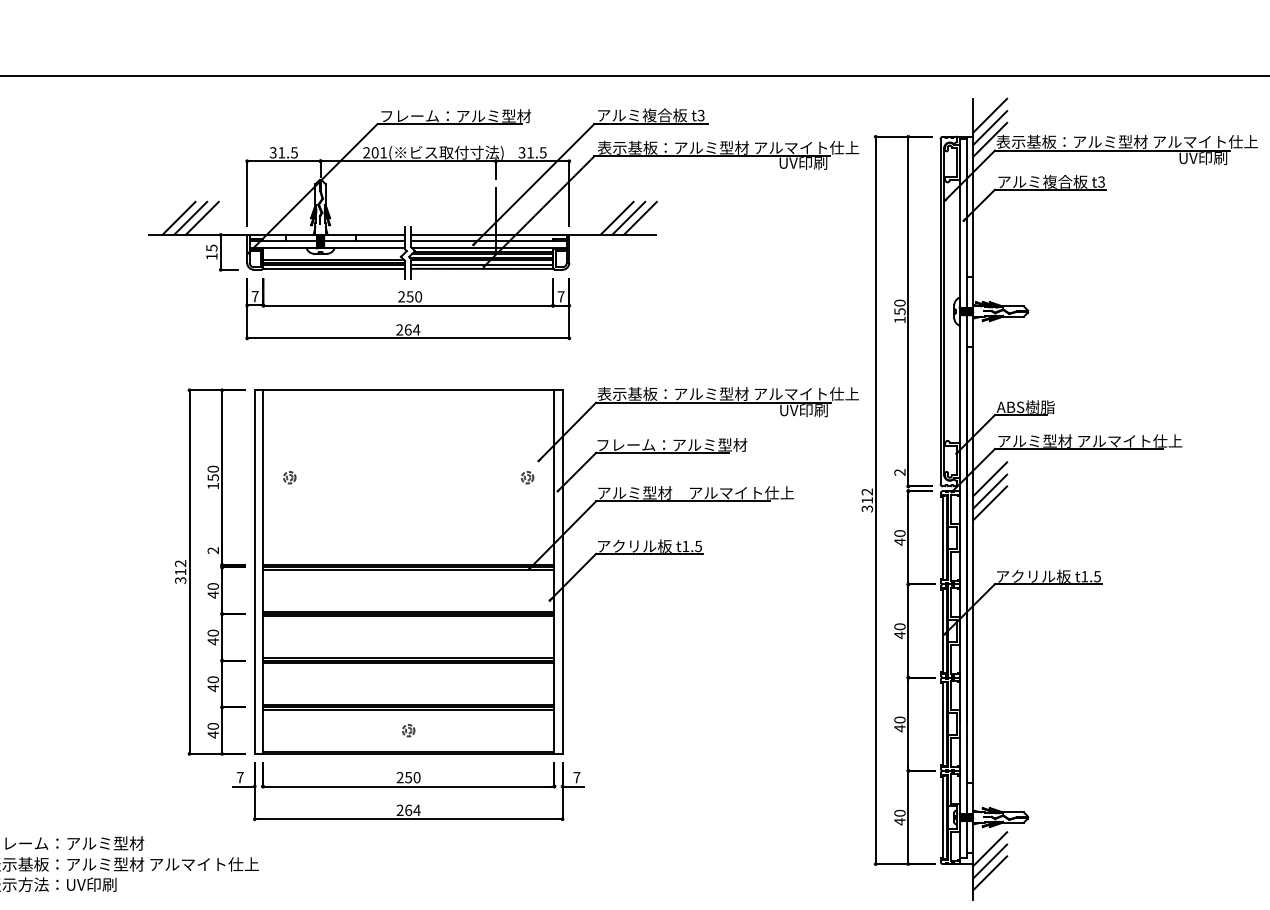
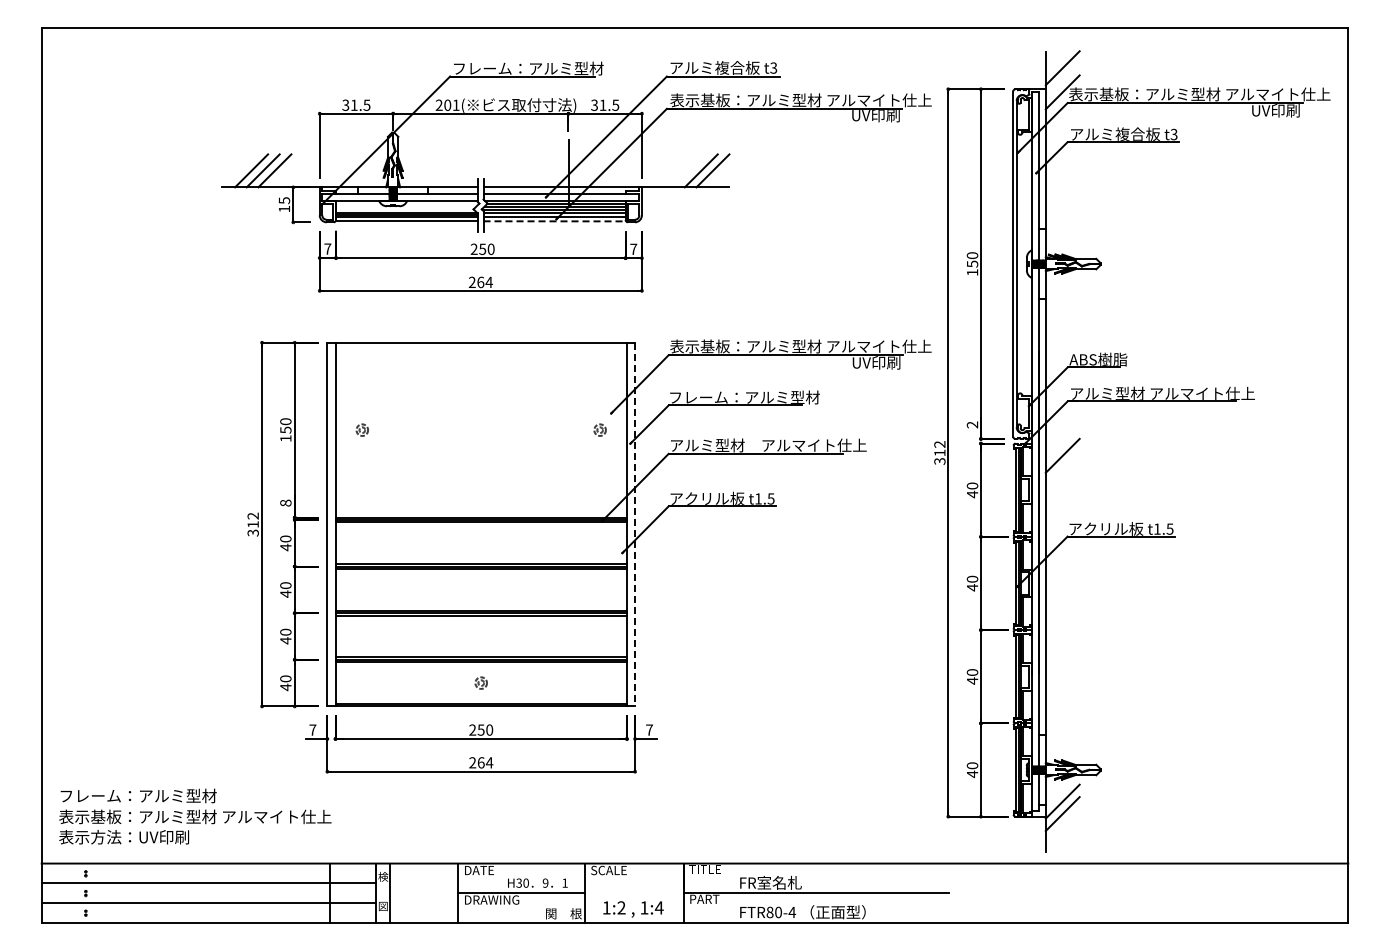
line: (989, 128) -> (1062, 80), removed
line: (616, 218) -> (689, 170), removed
line: (482, 269) -> (555, 221), solid -> dashed
line: (989, 479) -> (1062, 431), removed
line: (989, 492) -> (1062, 444), removed
text: (212, 550) -> (285, 502), 2 -> 8
line: (562, 572) -> (635, 524), solid -> dashed
line: (989, 873) -> (1062, 825), removed

